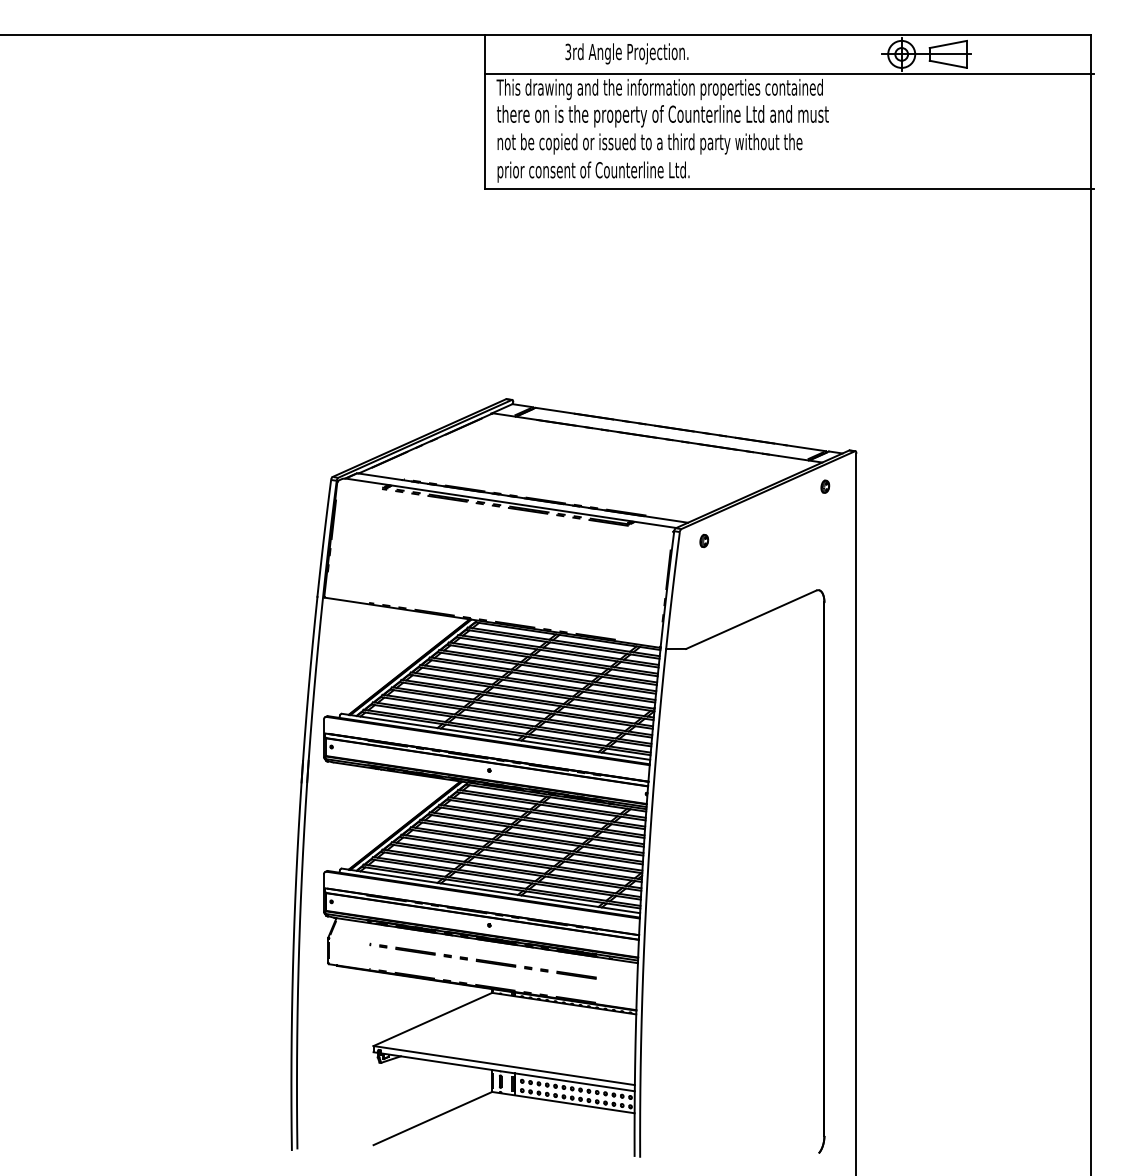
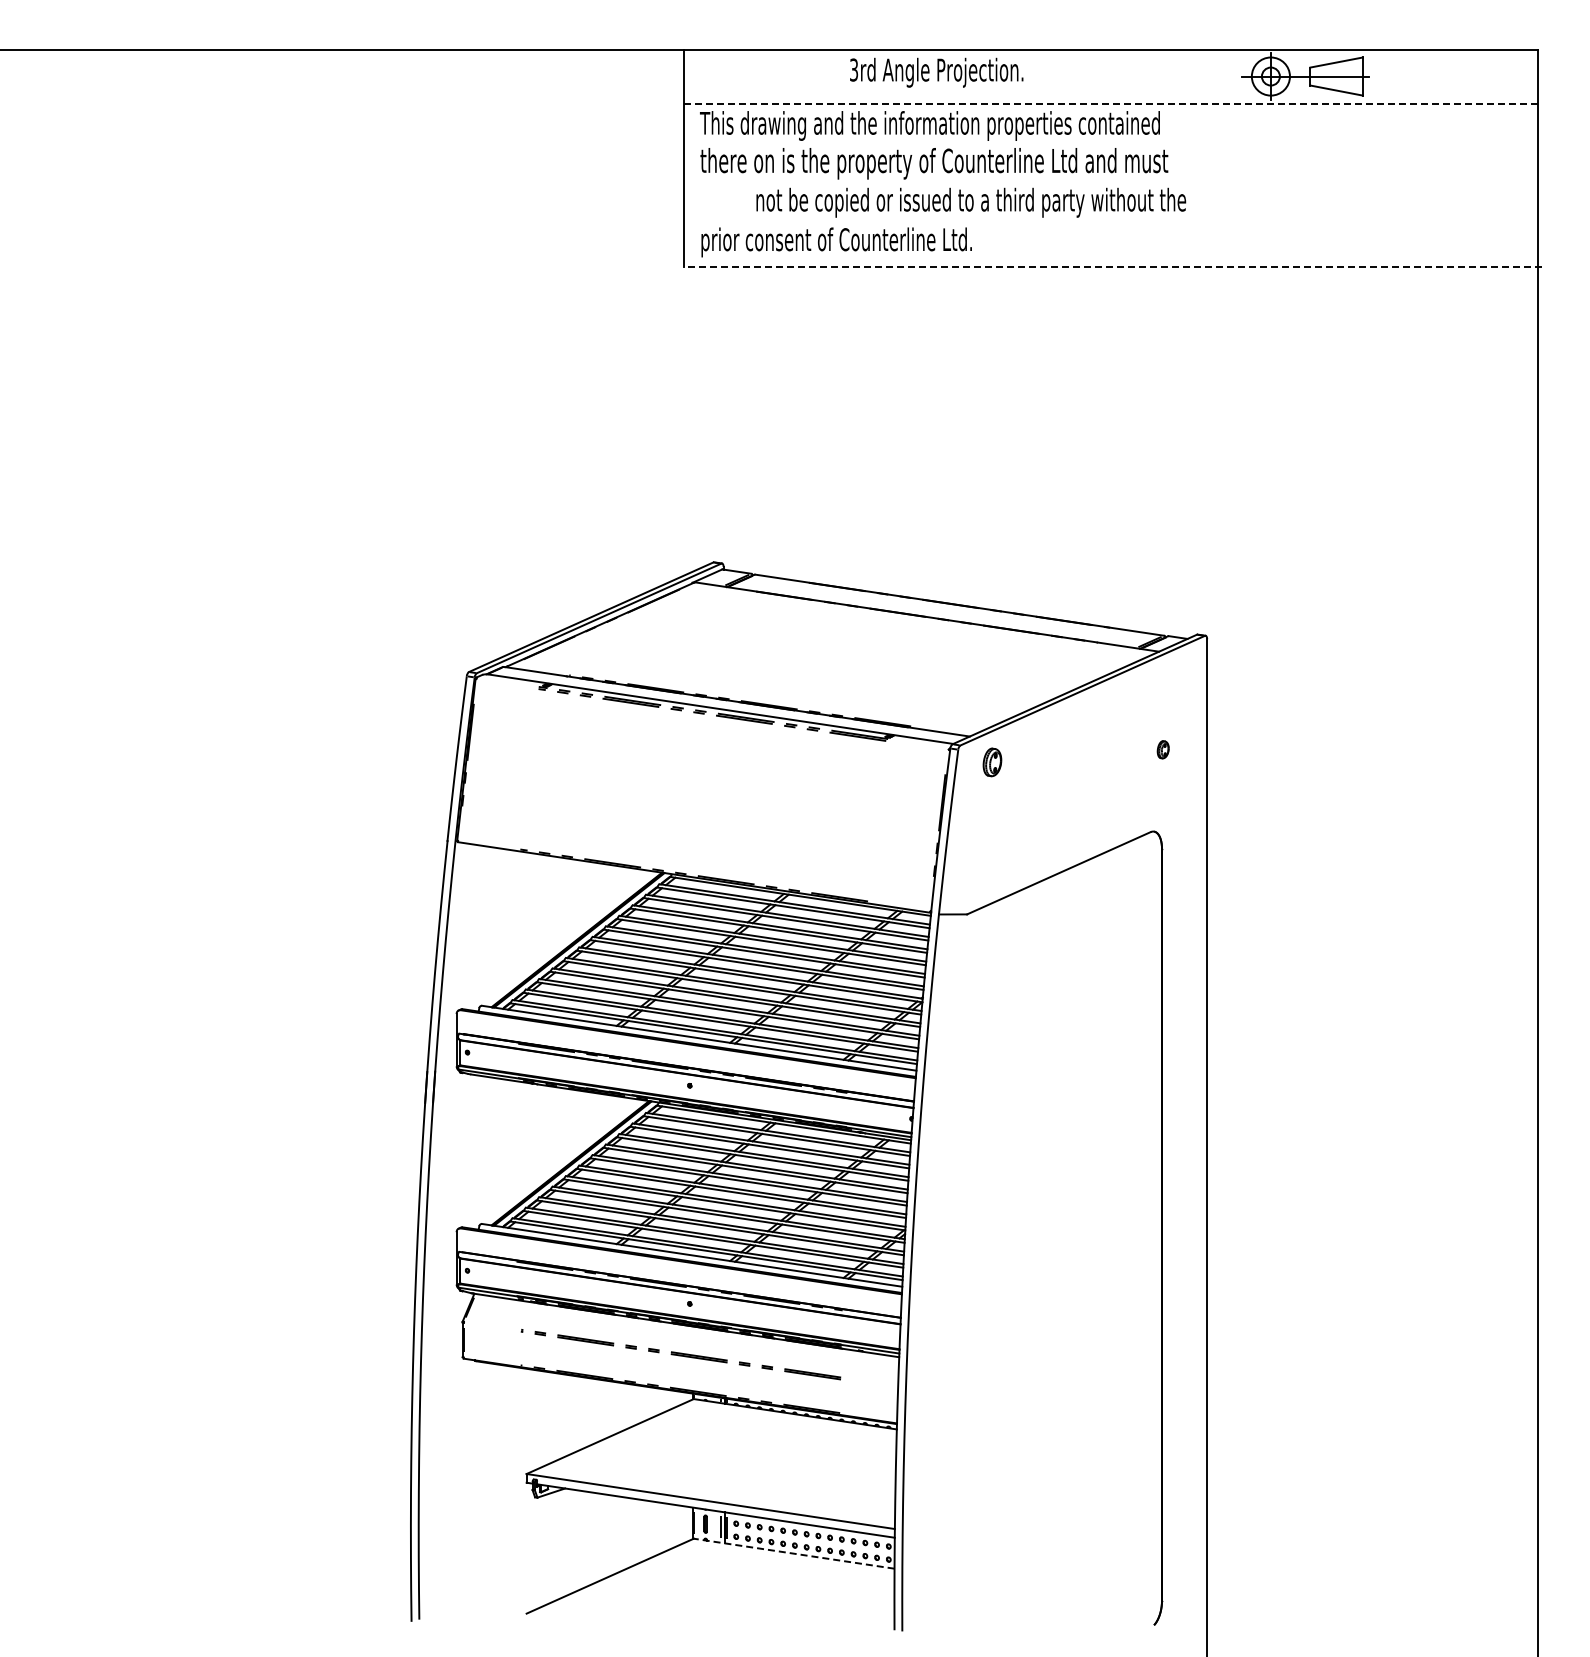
text: (626, 53) -> (936, 72), moved
line: (790, 73) -> (1113, 103), solid -> dashed
text: (650, 143) -> (971, 202), moved
line: (789, 189) -> (1112, 266), solid -> dashed
part: (824, 486) -> (1162, 749), moved
part: (704, 540) -> (992, 761), size x1.6
line: (562, 1102) -> (793, 1553), solid -> dashed

